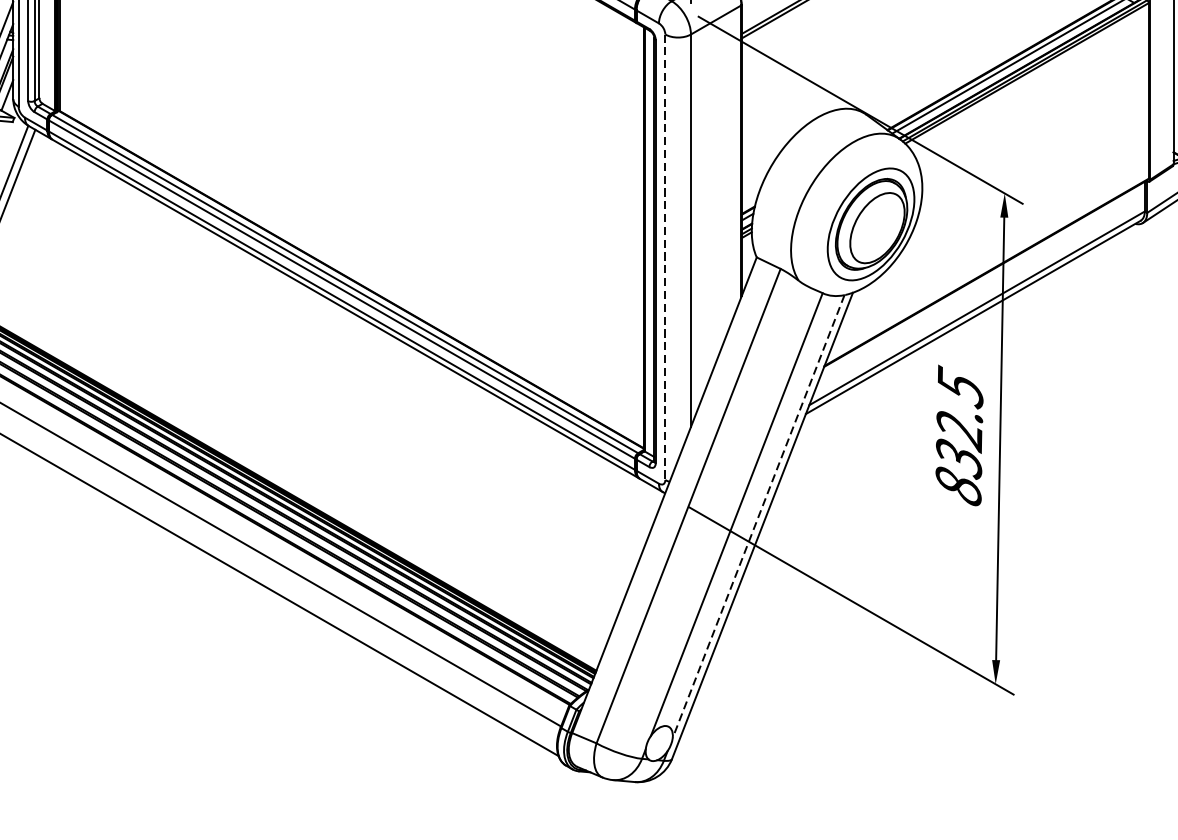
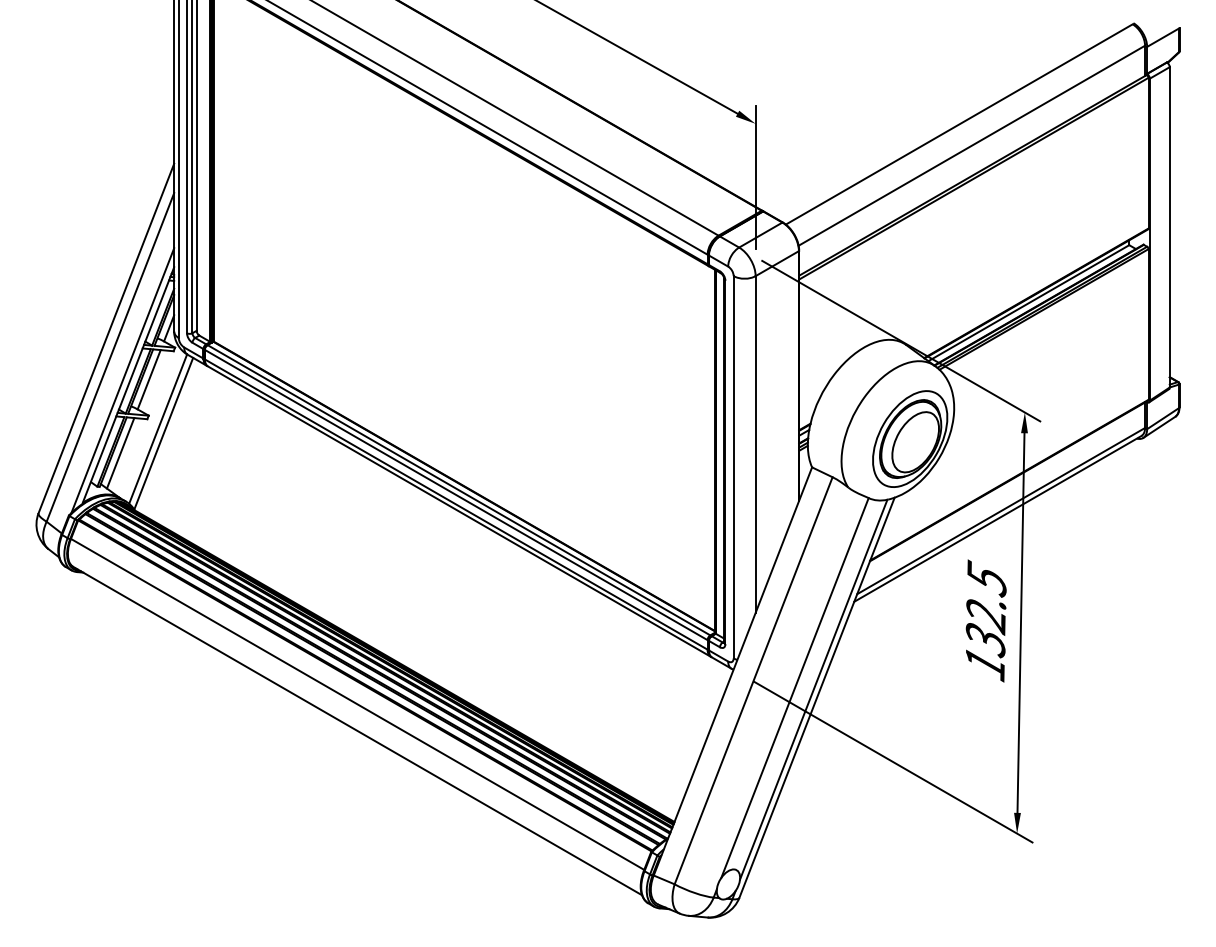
line: (665, 257) -> (733, 467), dashed -> solid
text: (958, 487) -> (985, 664), 832.5 -> 132.5
line: (758, 516) -> (813, 689), dashed -> solid

